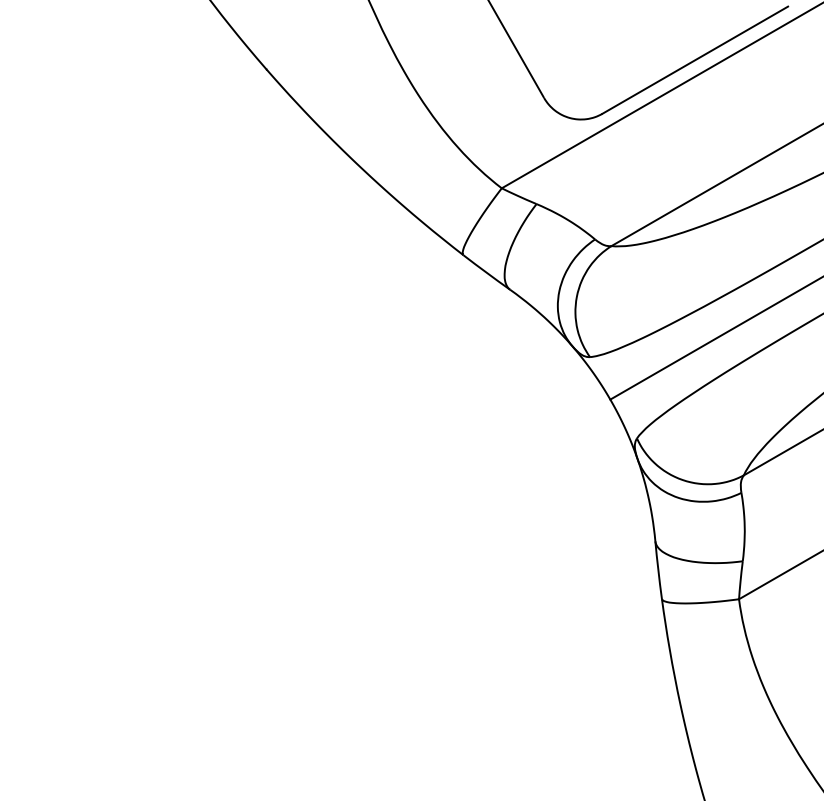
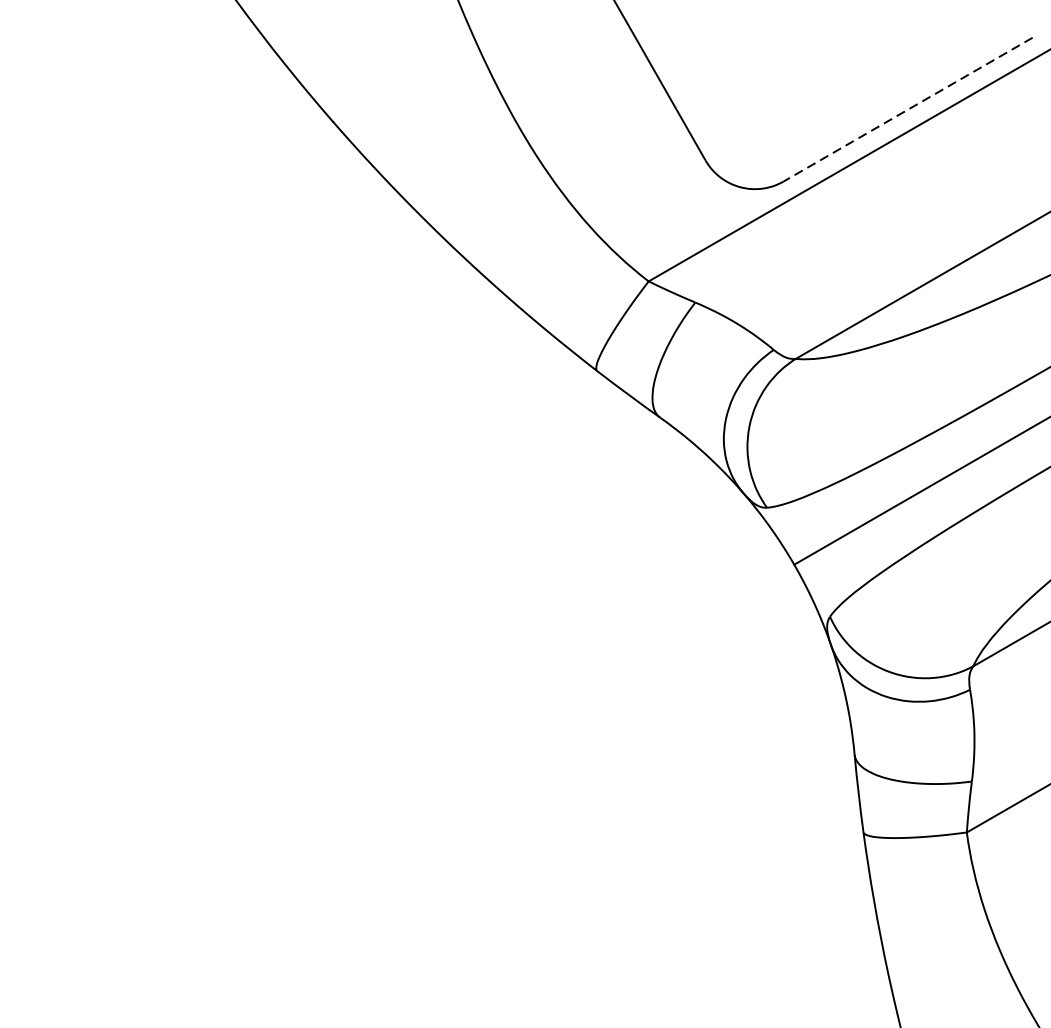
line: (694, 60) -> (907, 109), solid -> dashed

